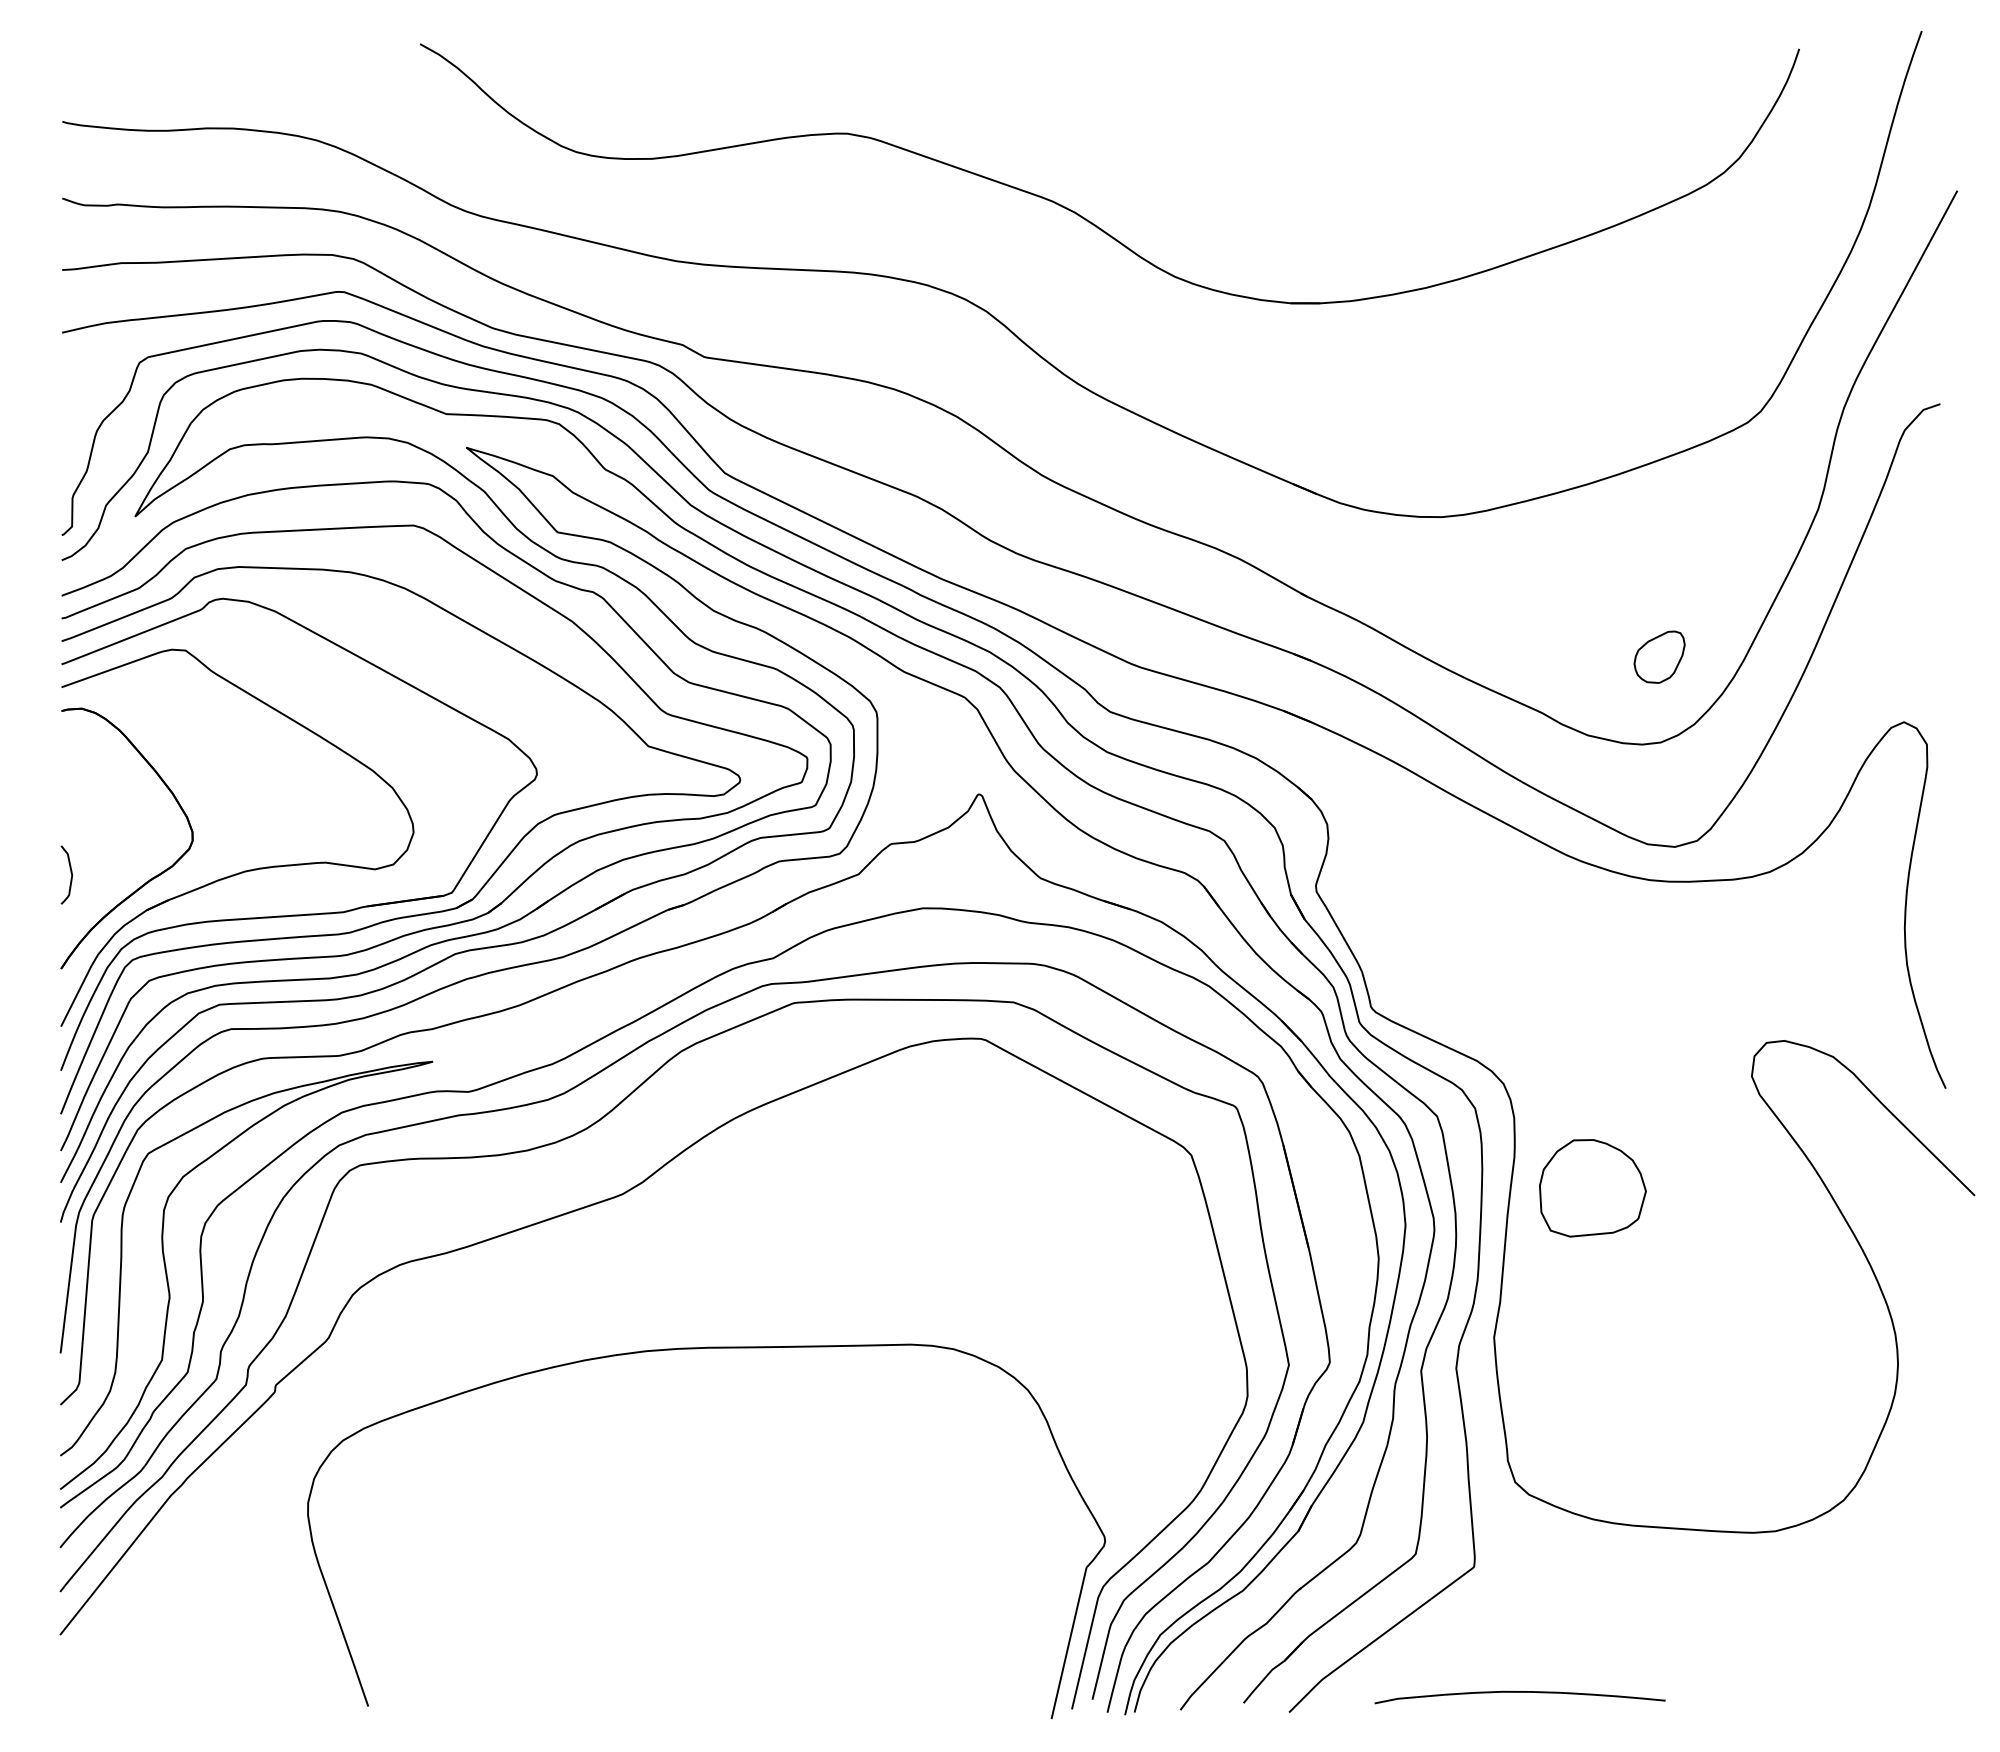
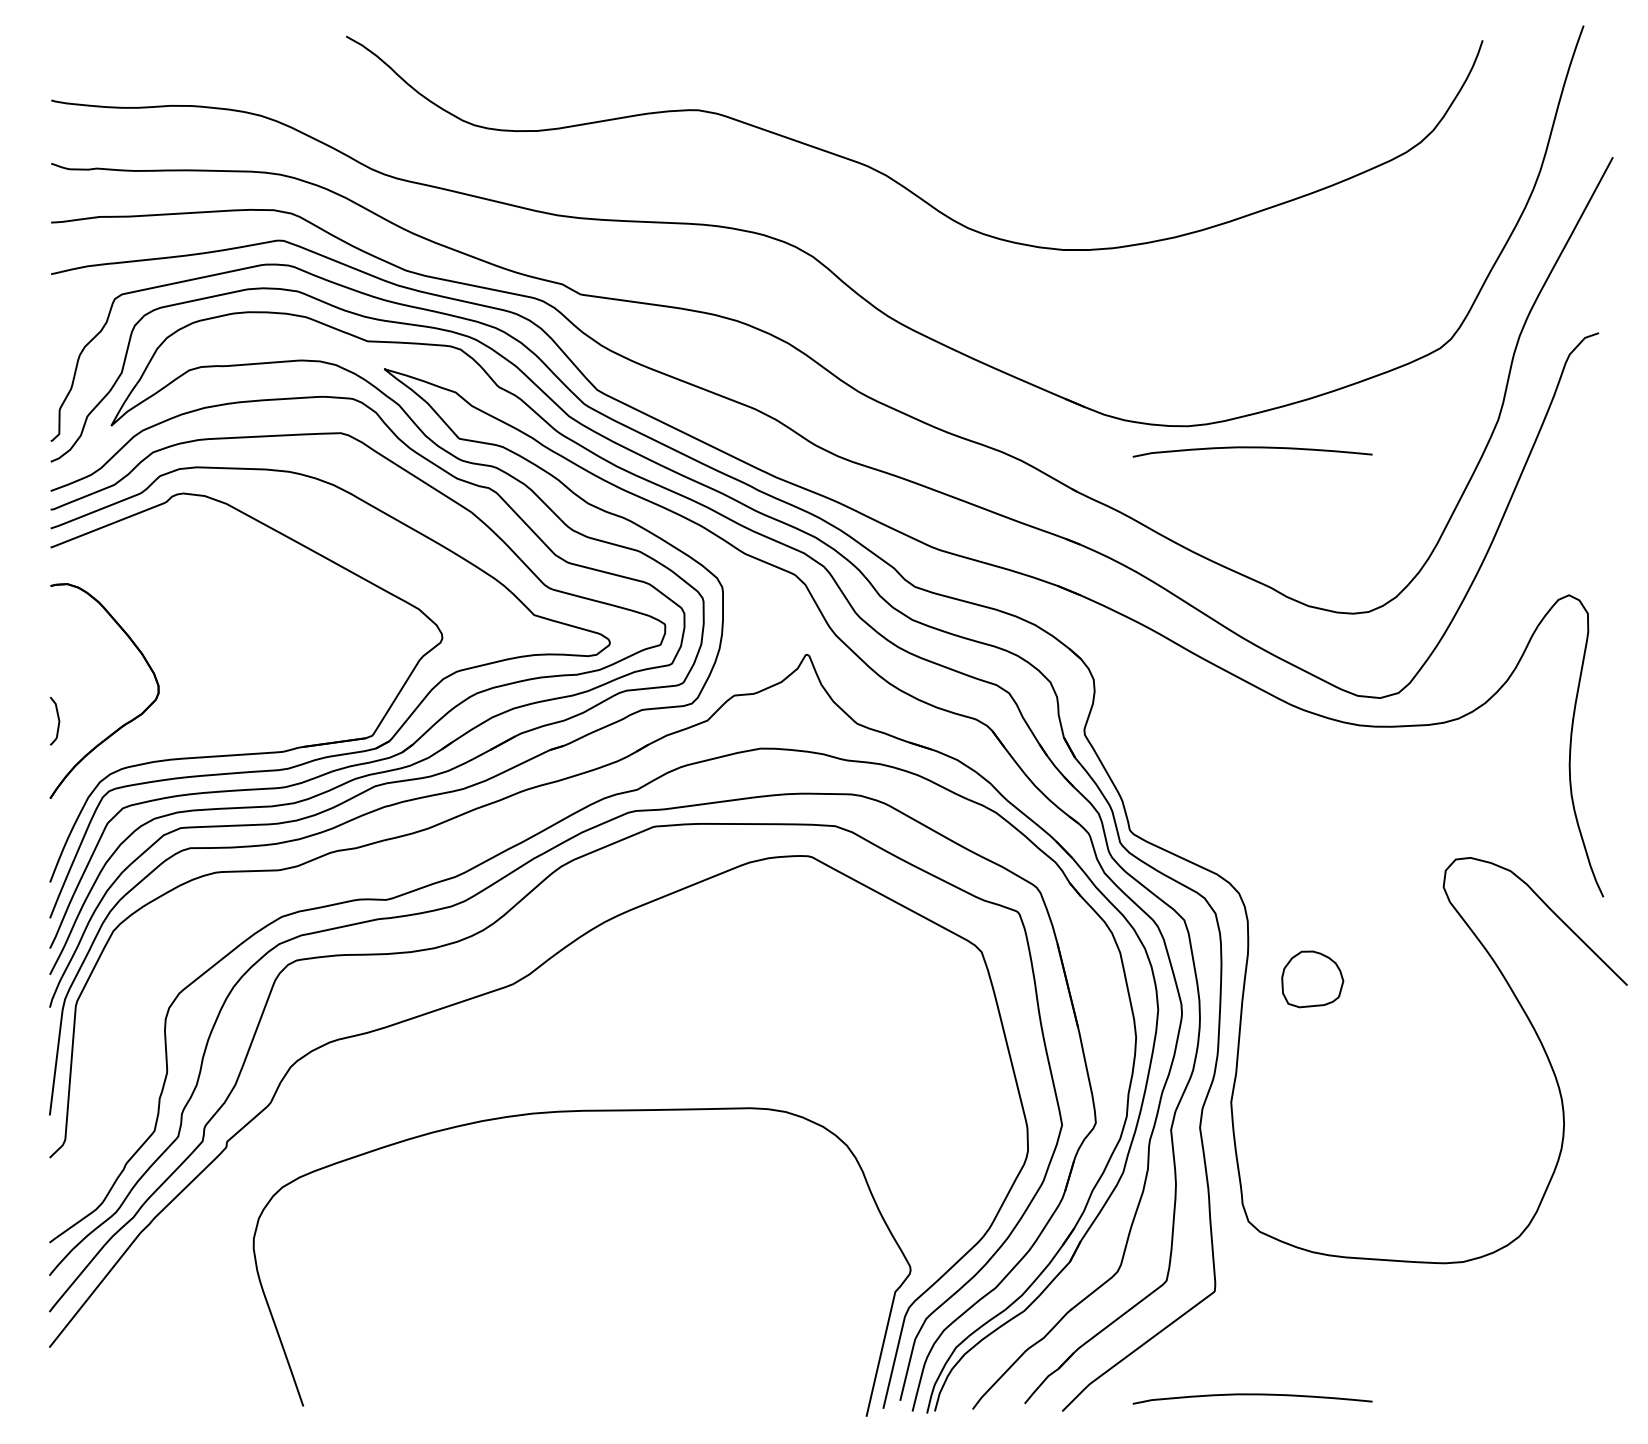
curve: (1519, 544) -> (1252, 448), added
part: (1659, 656) -> (1367, 541), removed
part: (243, 870) -> (200, 717), removed
part: (1592, 1188) -> (1312, 979), size x0.7
curve: (169, 1284) -> (139, 1058), removed

